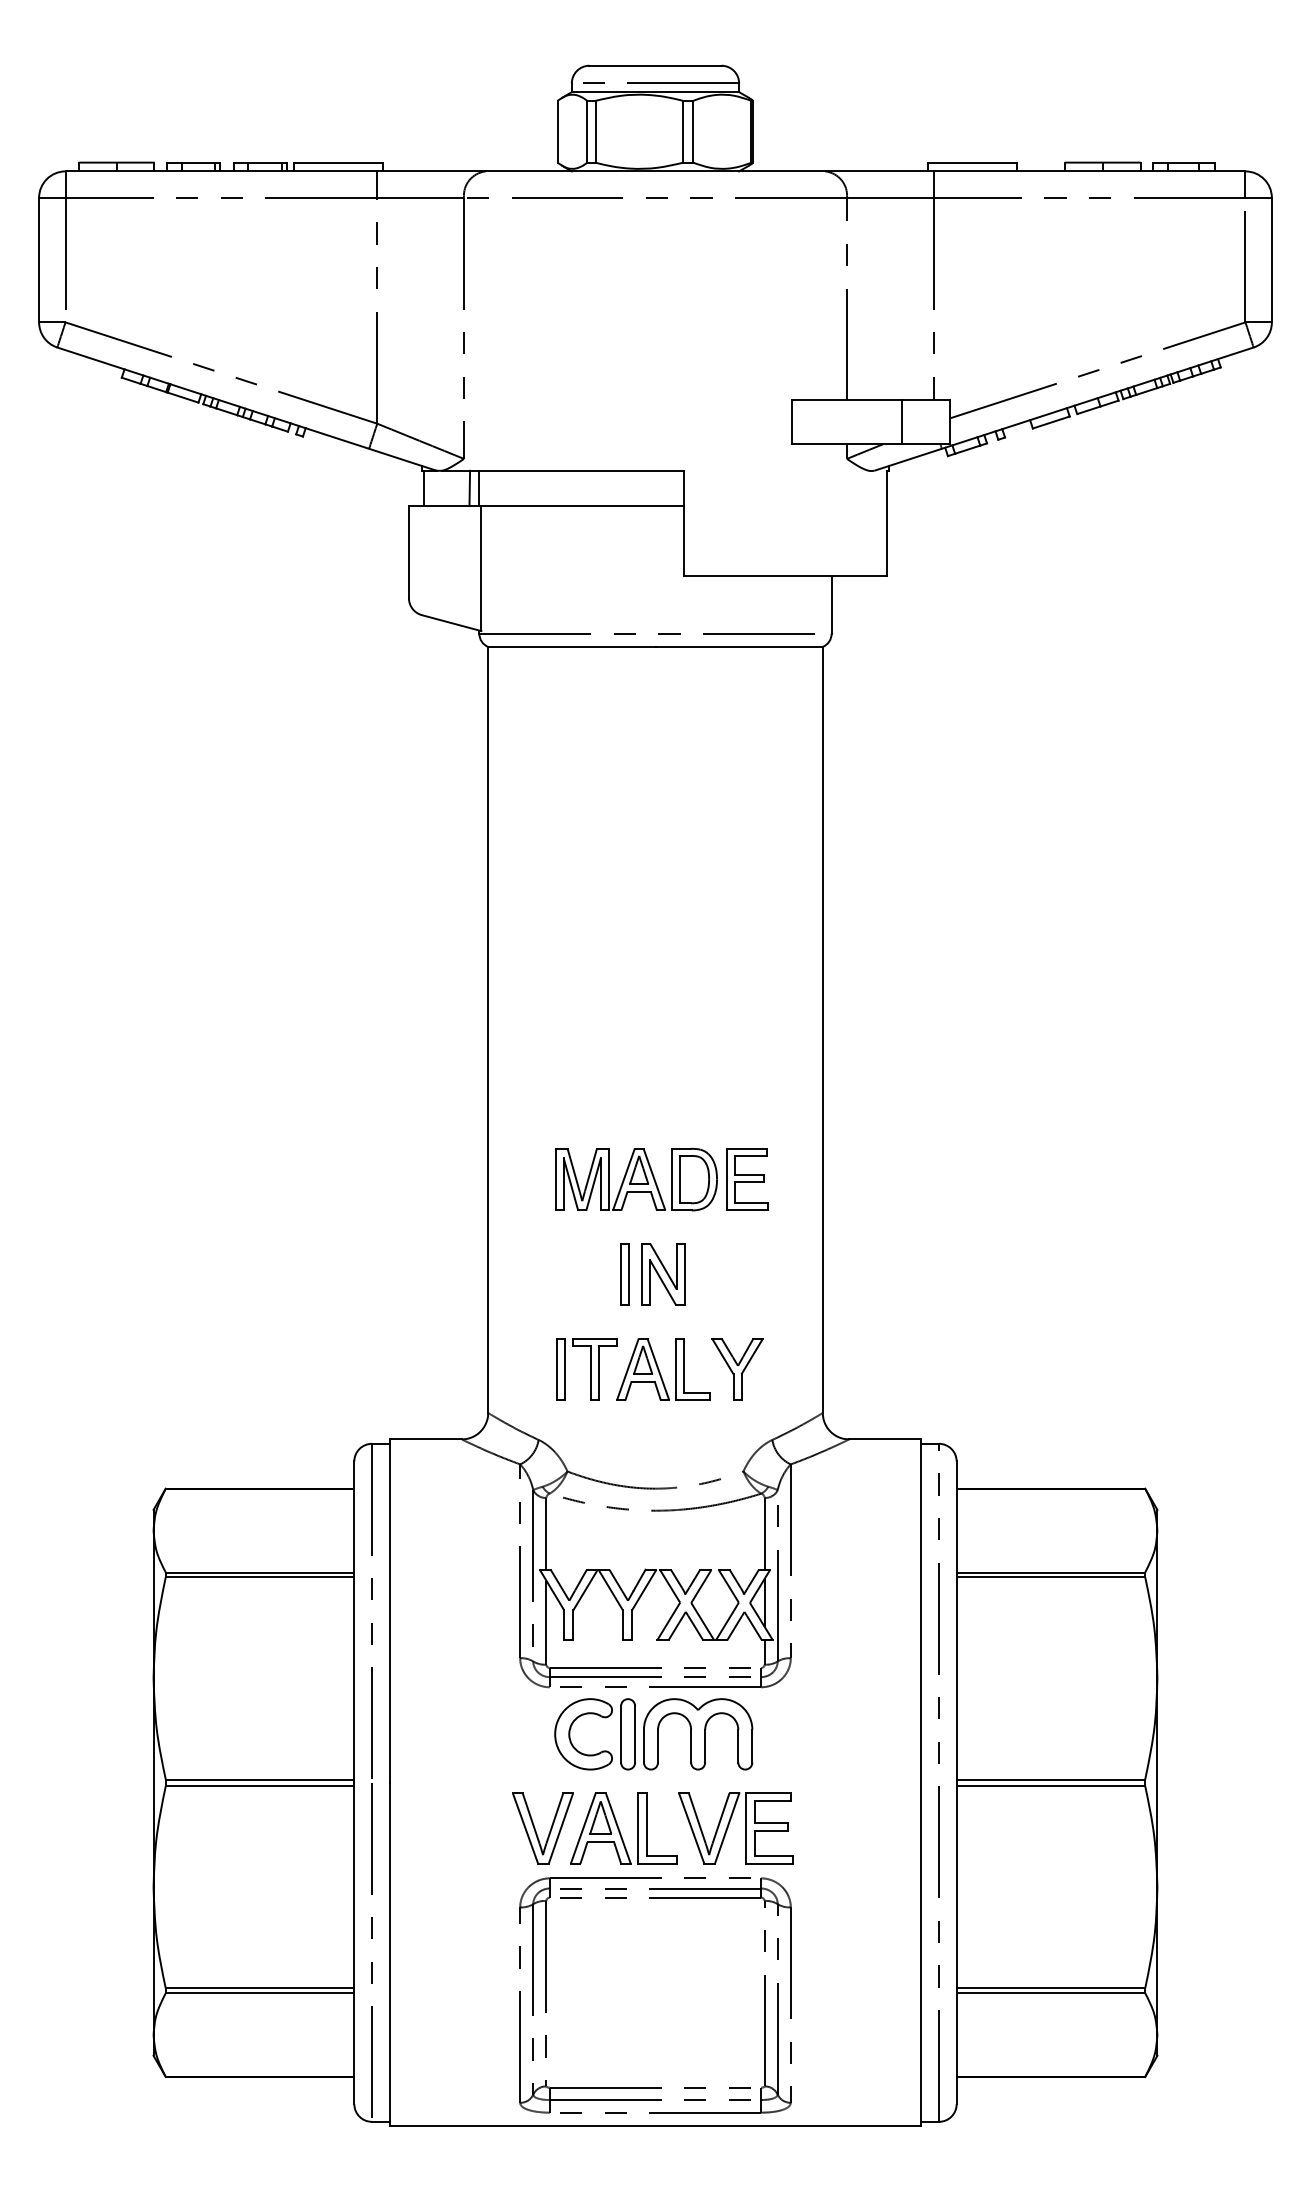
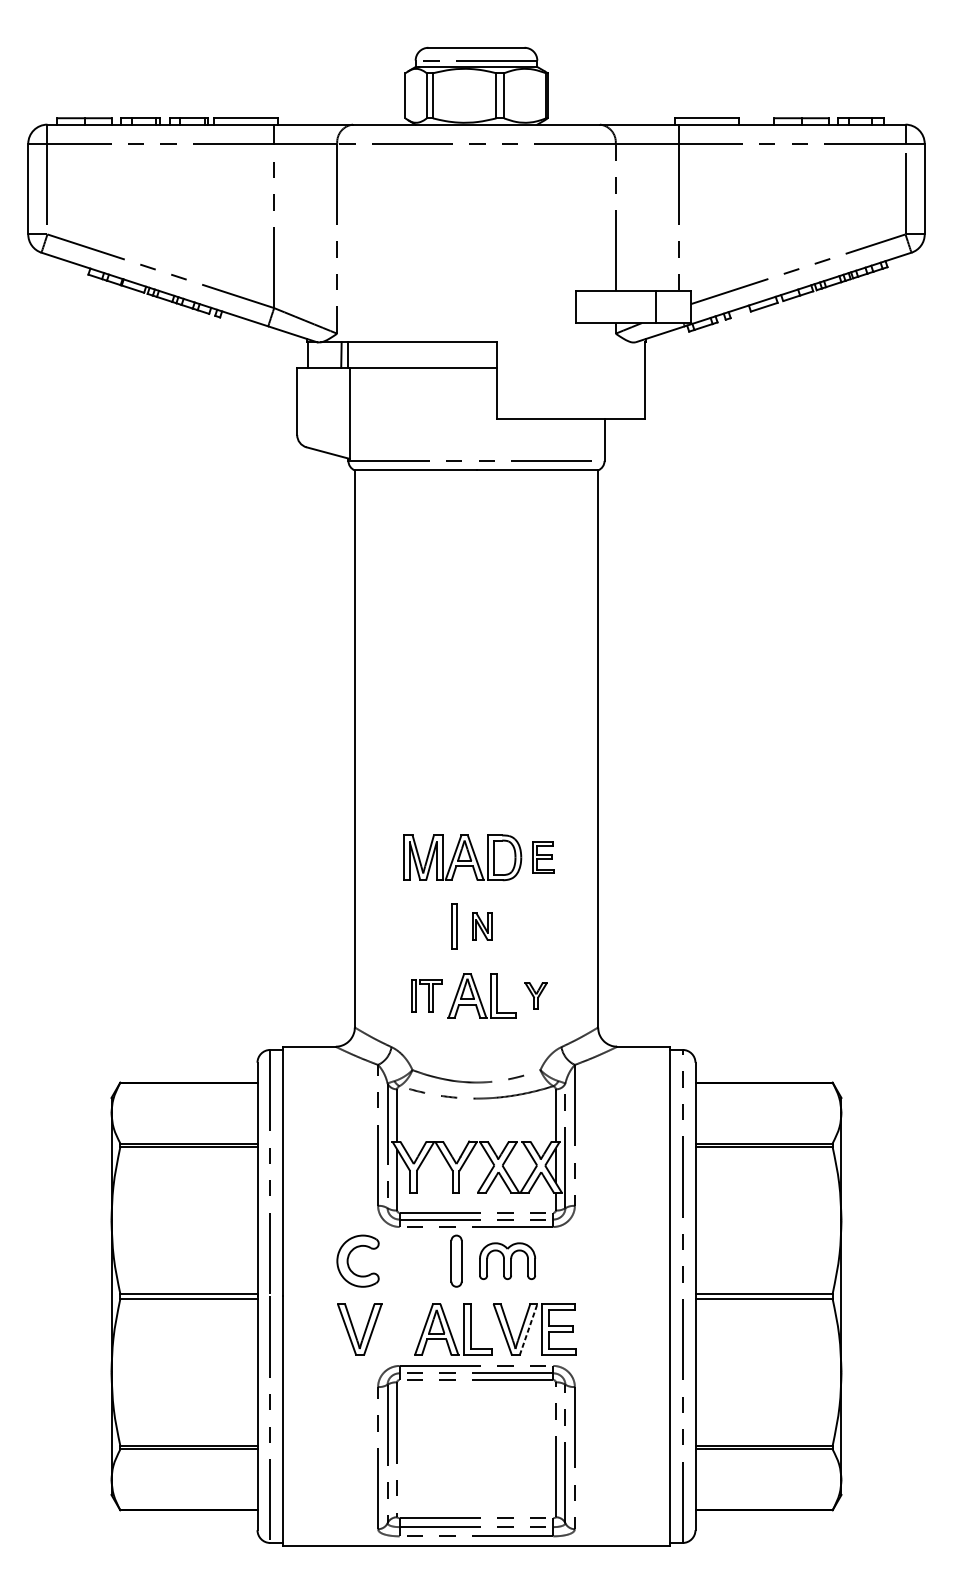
part: (747, 1179) -> (543, 857), size x0.7
part: (663, 1274) -> (482, 926), size x0.6
part: (586, 1369) -> (426, 995), size x0.7
part: (737, 1369) -> (536, 995), size x0.6
part: (570, 1734) -> (348, 1261), moved
part: (698, 1734) -> (507, 1261), size x0.7
line: (727, 1827) -> (528, 1328), solid -> dashed
part: (536, 1830) -> (355, 1331), moved

